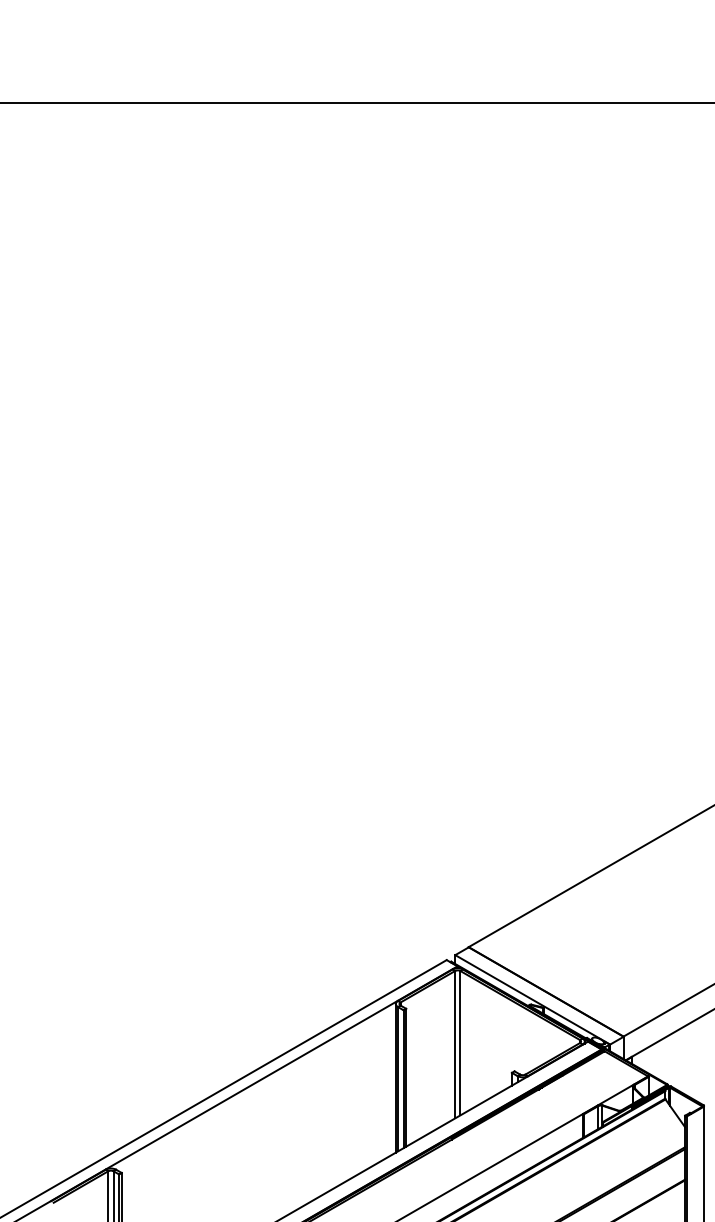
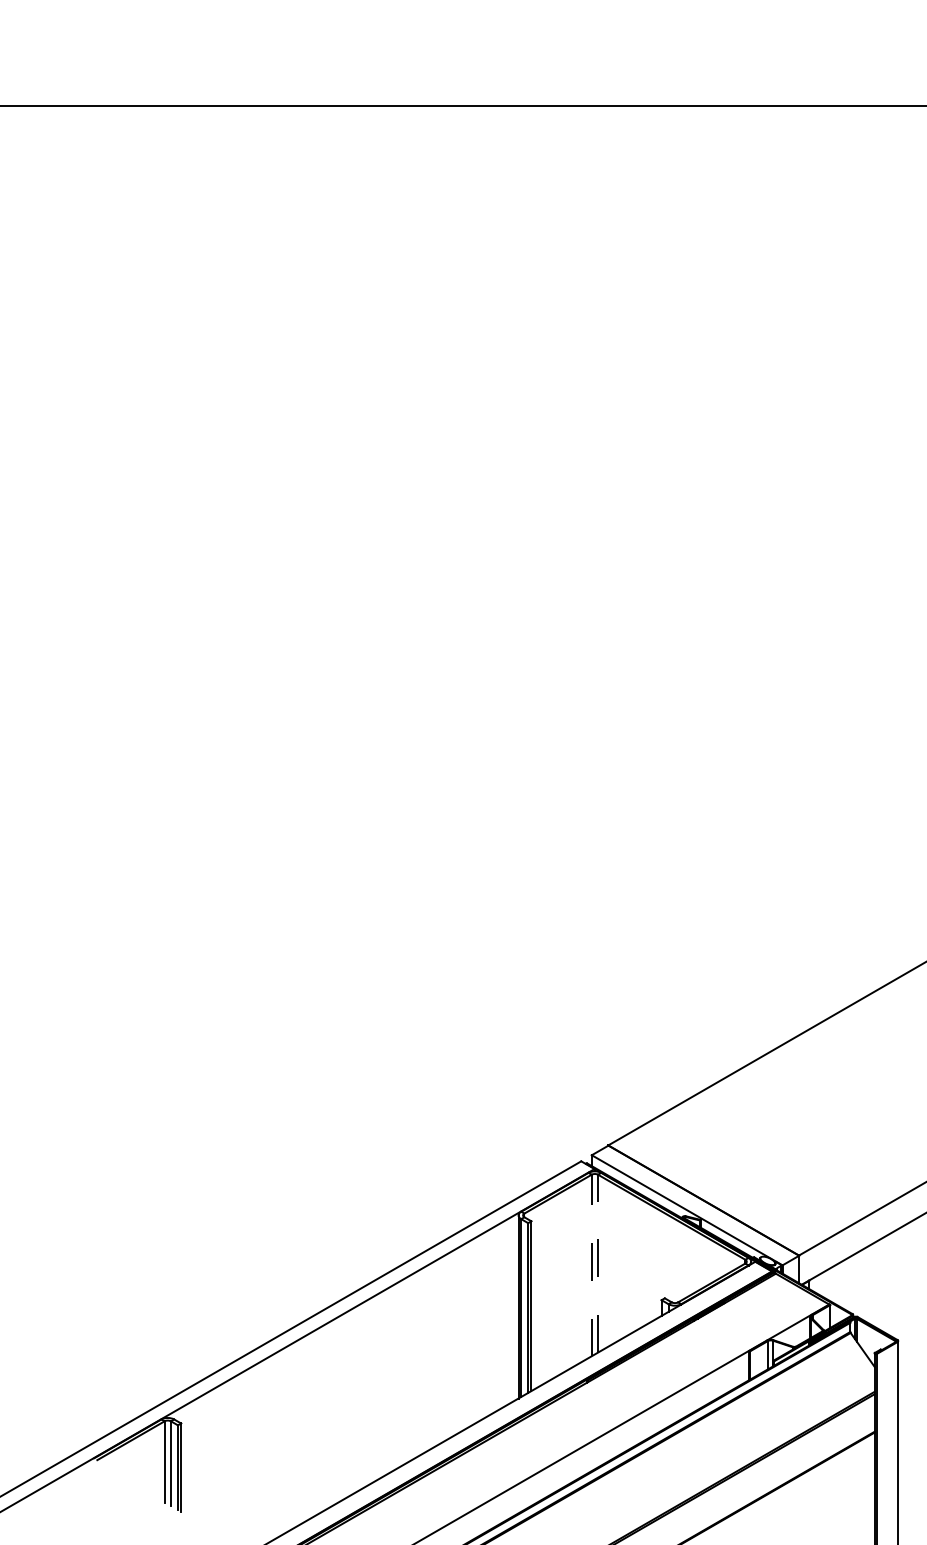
line: (460, 1043) -> (598, 1263), solid -> dashed
line: (455, 1044) -> (591, 1265), solid -> dashed

